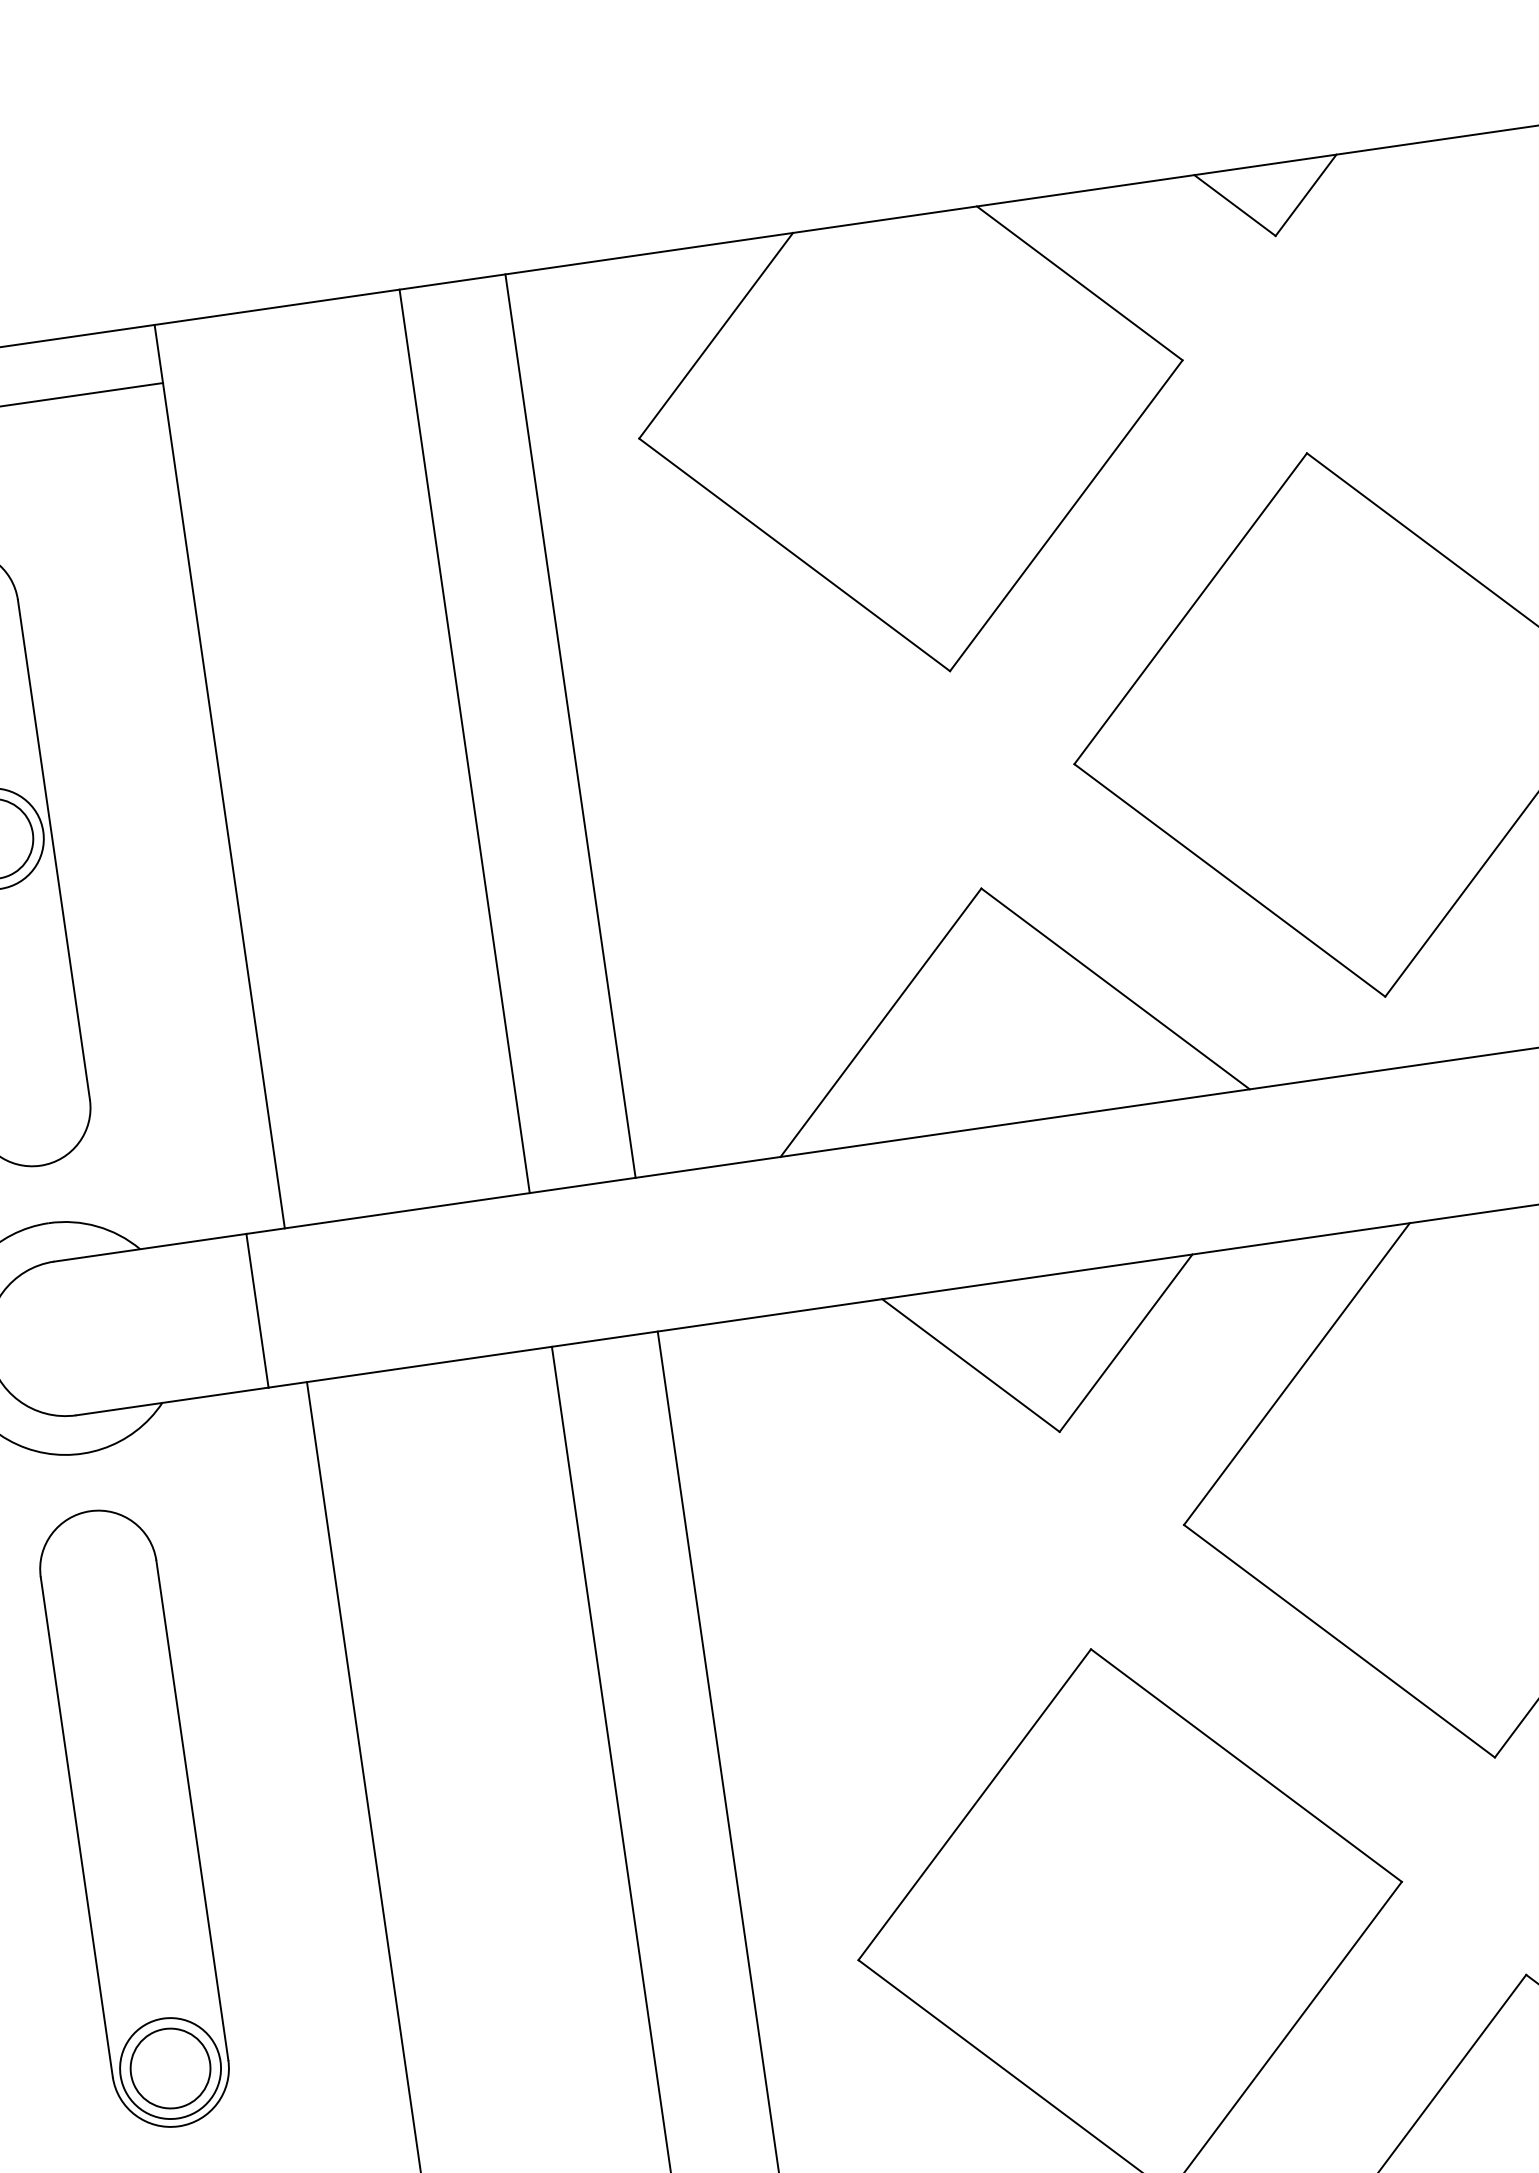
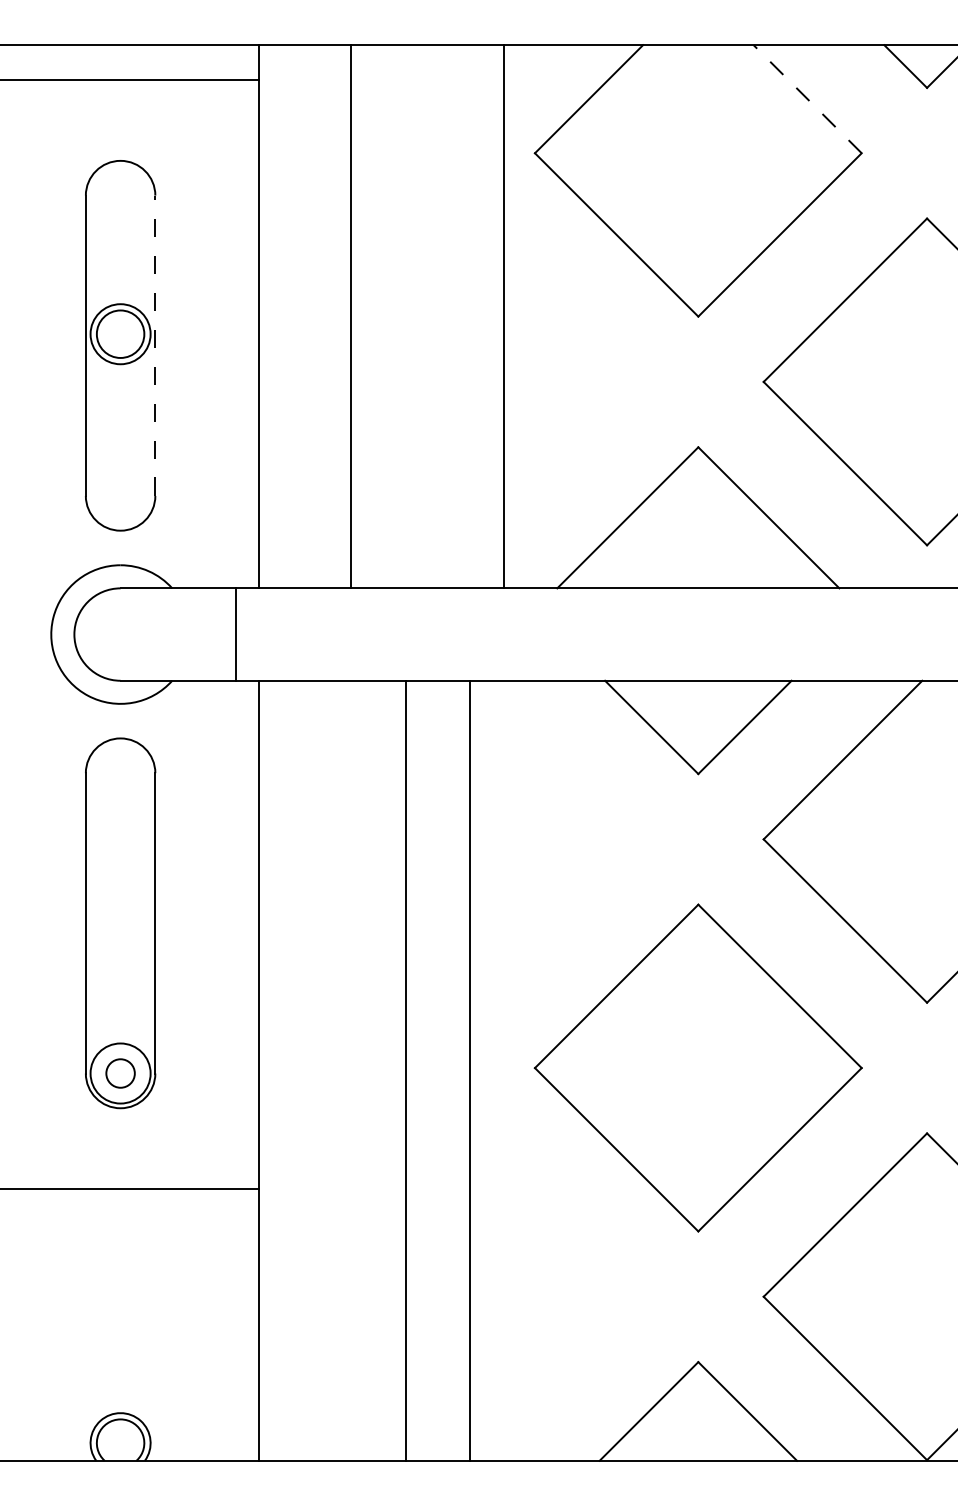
line: (1079, 282) -> (807, 98), solid -> dashed
line: (571, 725) -> (504, 316), moved
line: (464, 740) -> (351, 316), moved
line: (54, 849) -> (155, 345), solid -> dashed
circle: (170, 2068) -> (120, 1073), size x0.6

